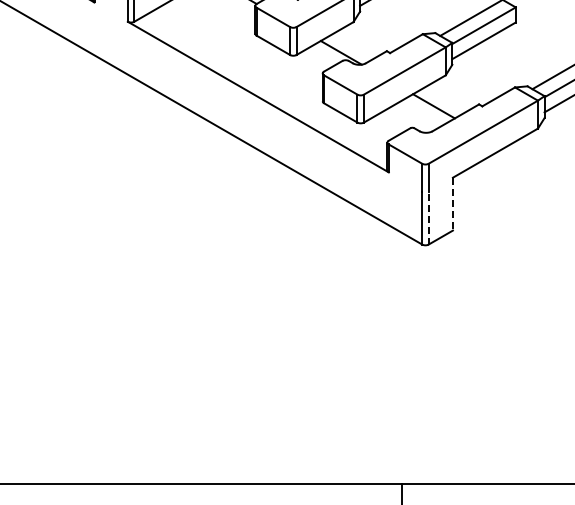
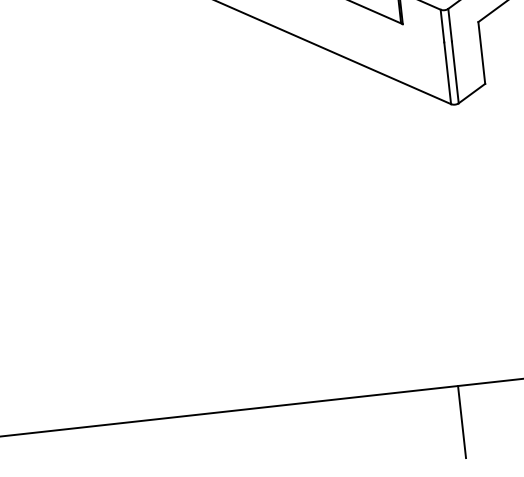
line: (452, 204) -> (481, 53), dashed -> solid
line: (428, 217) -> (454, 71), dashed -> solid

